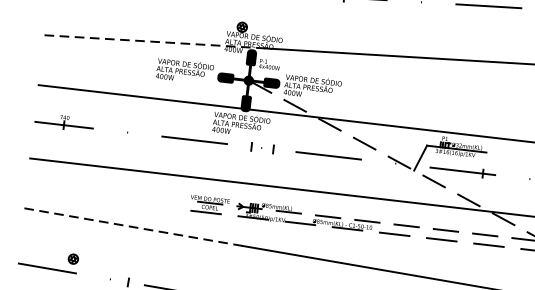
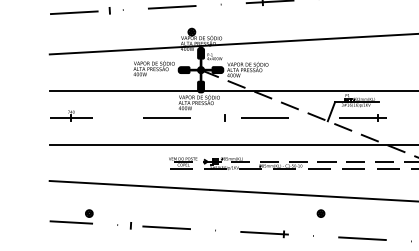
line: (155, 41) -> (130, 49), dashed -> solid
part: (251, 146) -> (208, 117), removed
line: (134, 227) -> (130, 185), dashed -> solid

